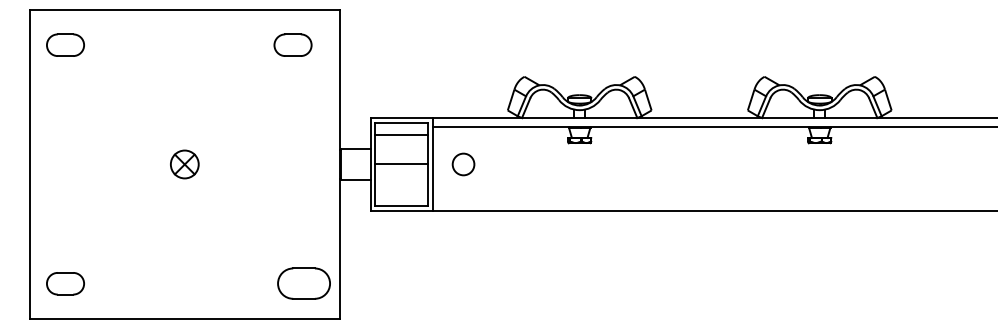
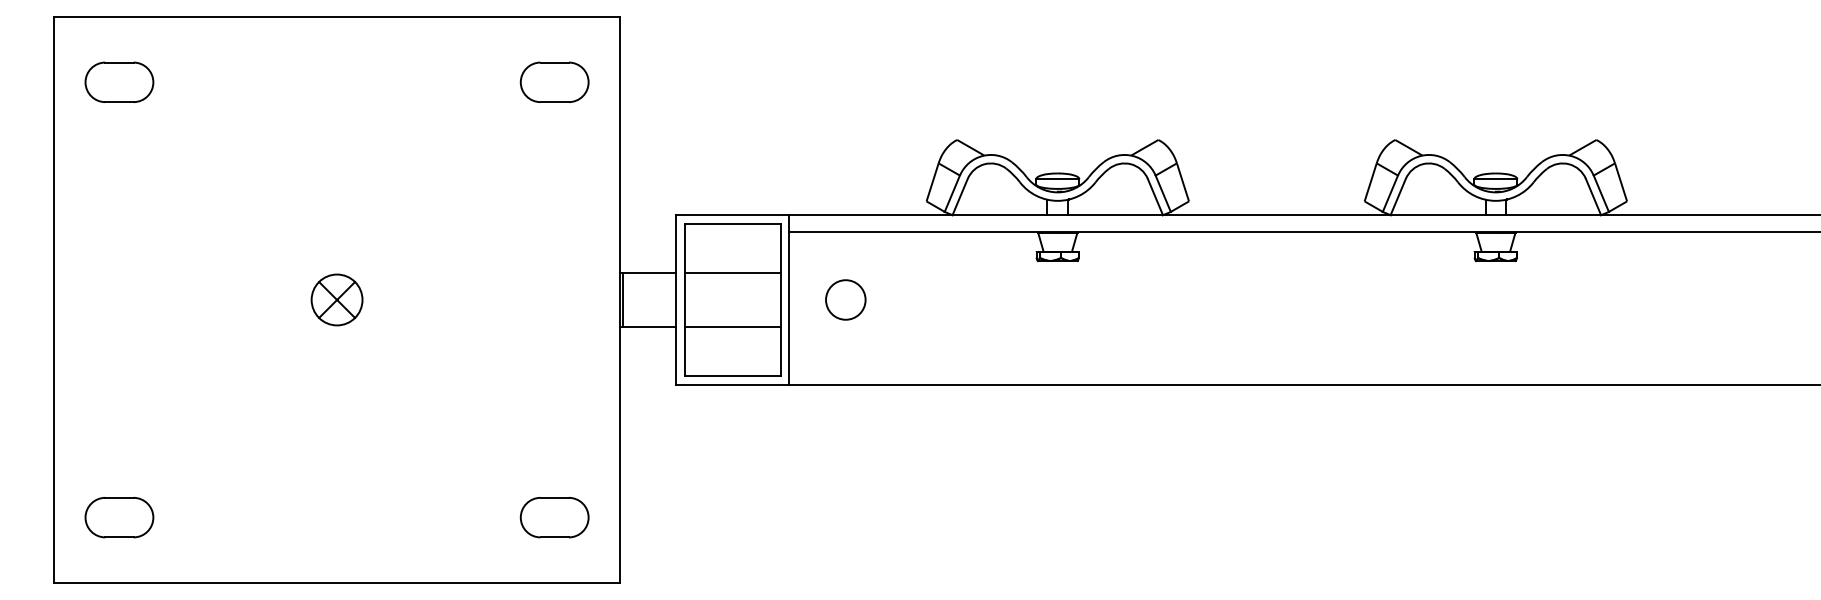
part: (292, 44) -> (553, 81), moved
line: (401, 135) -> (732, 272), moved
line: (401, 163) -> (732, 327), moved
part: (303, 283) -> (553, 517), size x0.71

